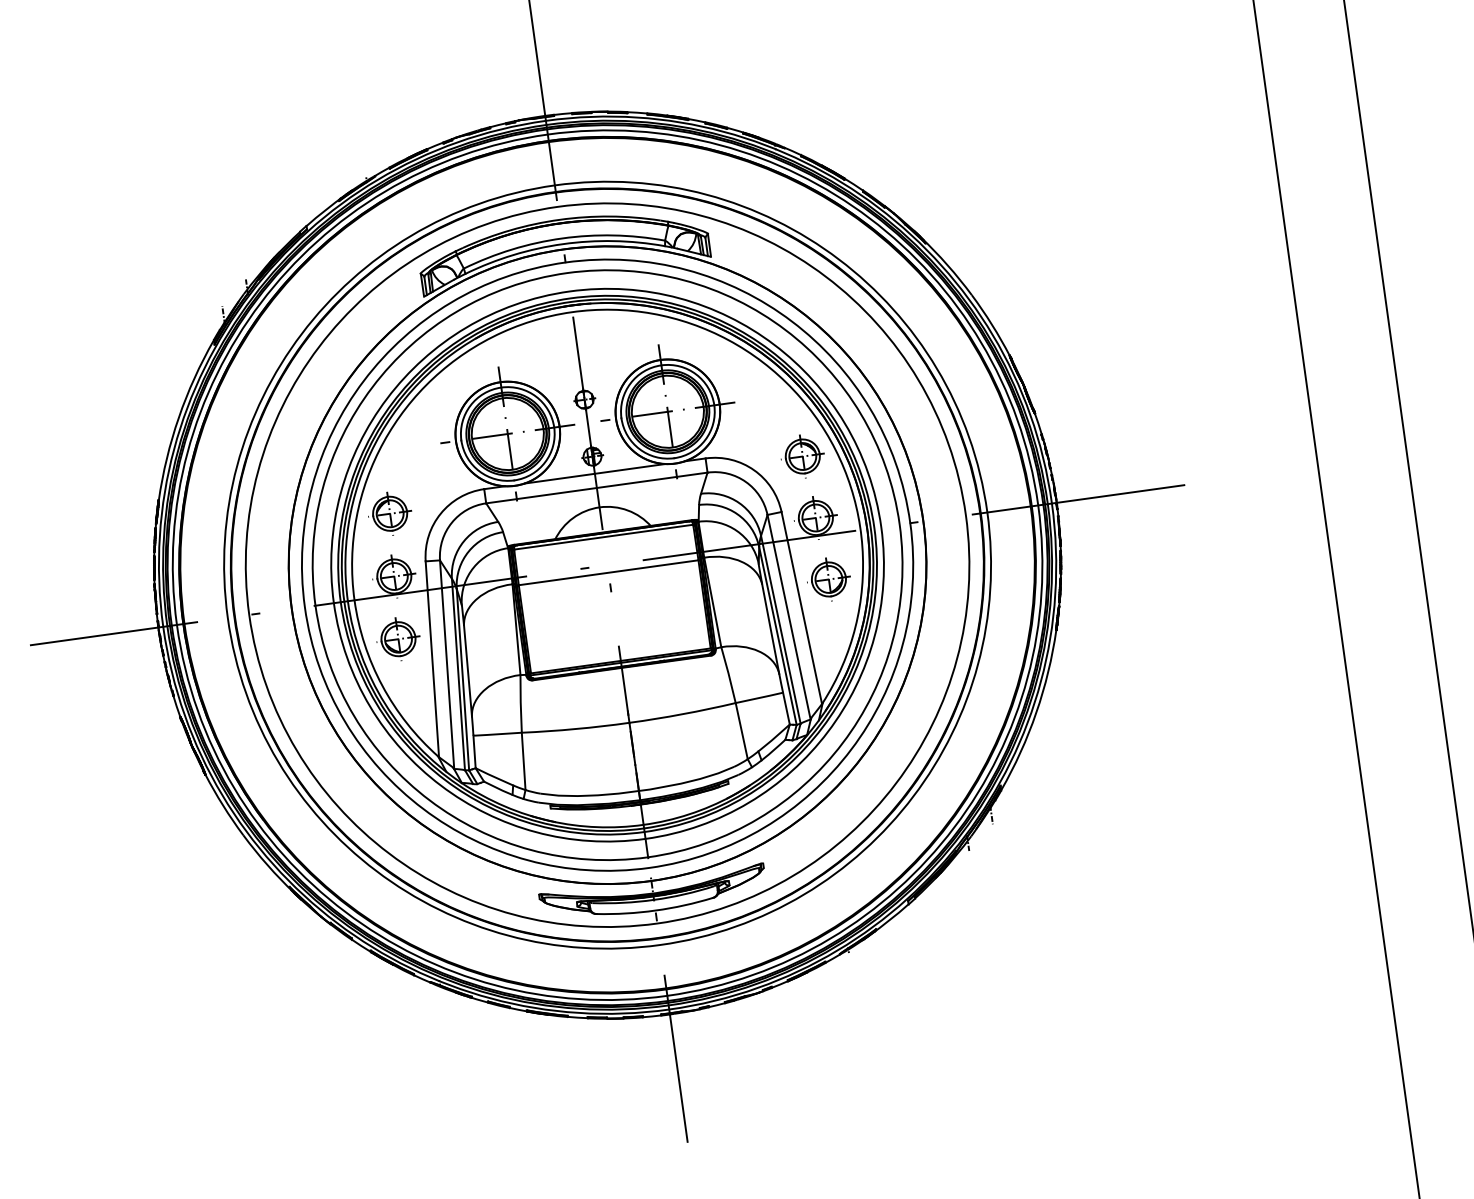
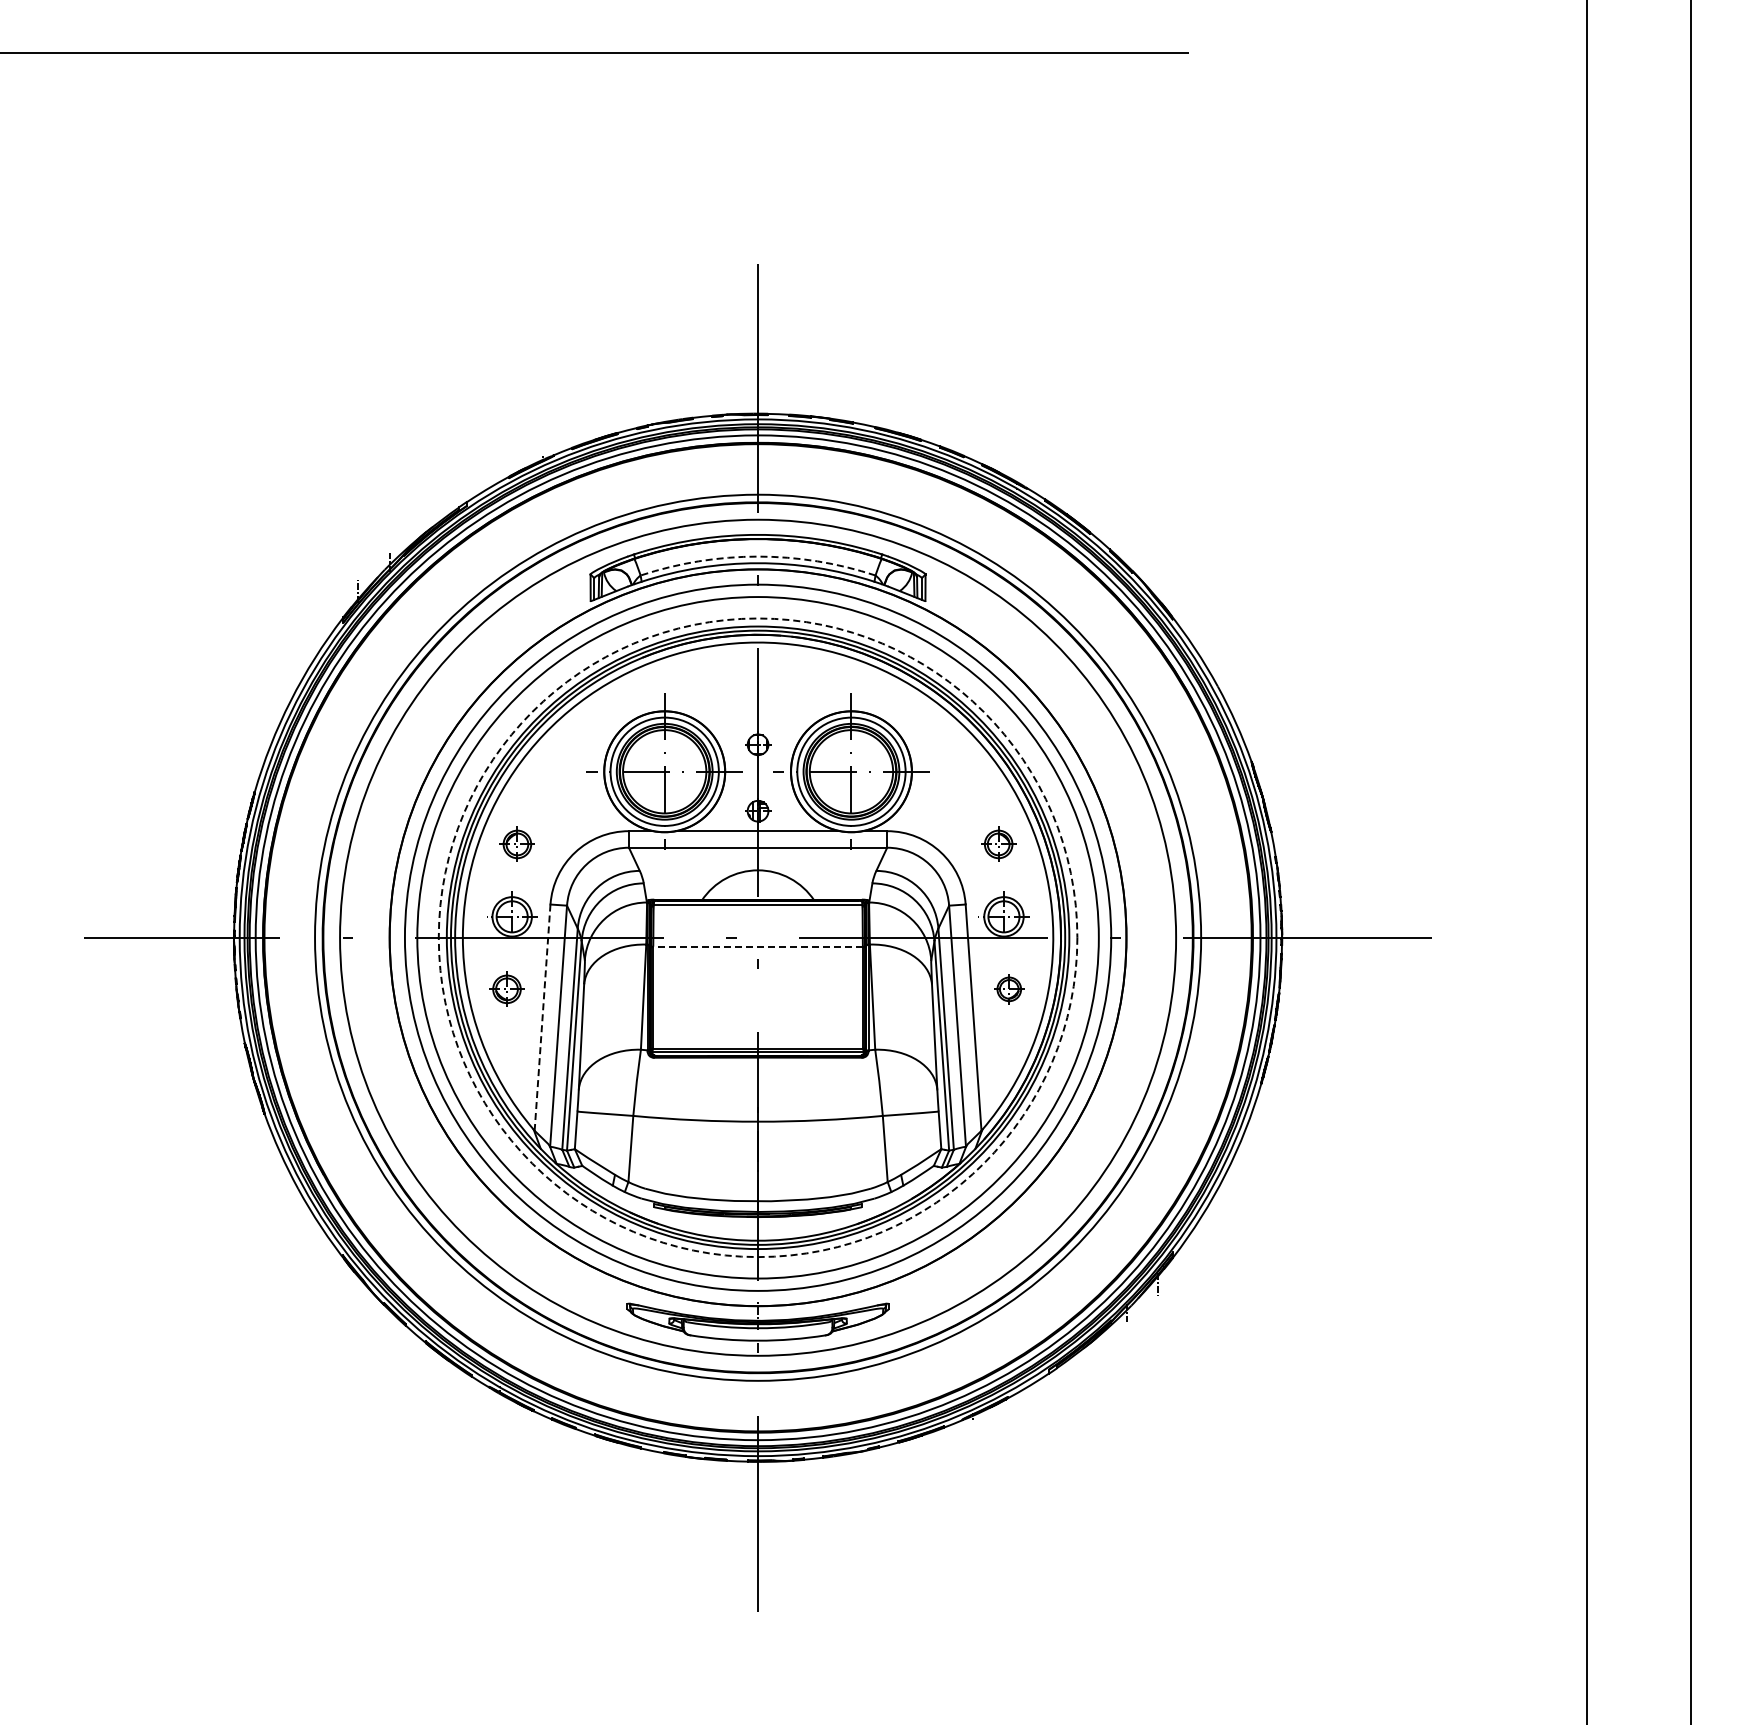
arc: (562, 238) -> (758, 556), solid -> dashed
part: (802, 456) -> (998, 844), size x0.7
part: (390, 513) -> (517, 844), size x0.7
circle: (607, 565) -> (757, 937), solid -> dashed
line: (608, 572) -> (758, 946), solid -> dashed
part: (829, 579) -> (1009, 989), size x0.6
part: (398, 639) -> (506, 989), size x0.7
line: (432, 660) -> (542, 1018), solid -> dashed

